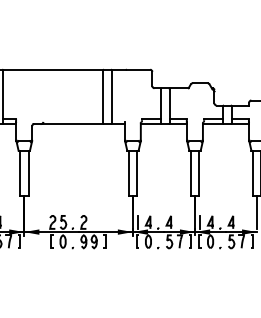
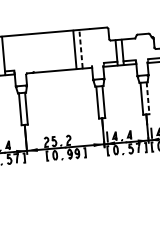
line: (111, 96) -> (80, 49), solid -> dashed
line: (199, 173) -> (148, 98), solid -> dashed

